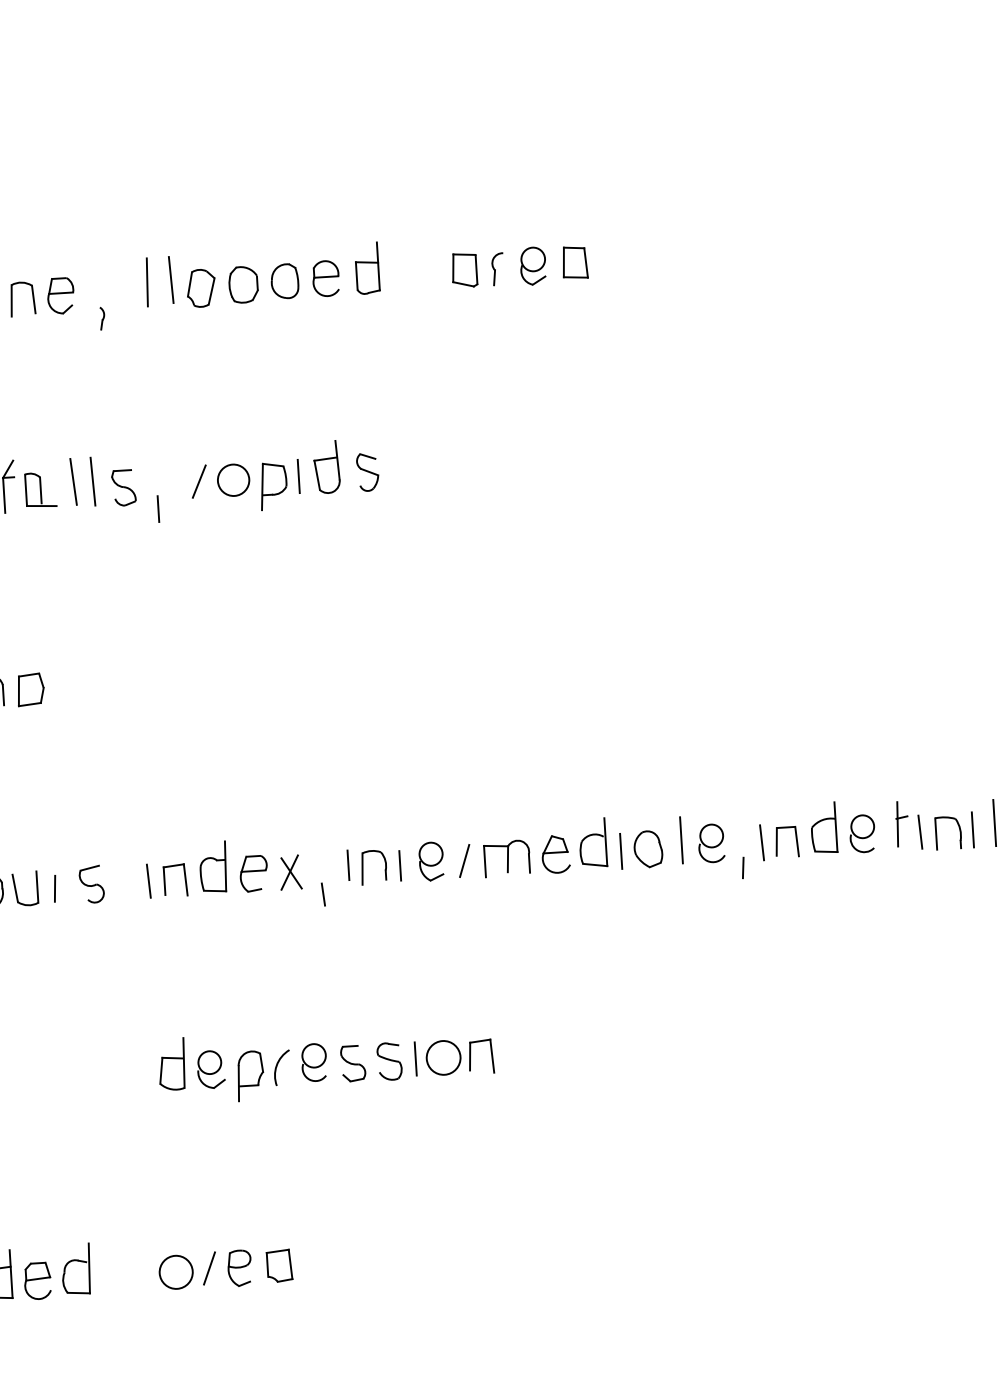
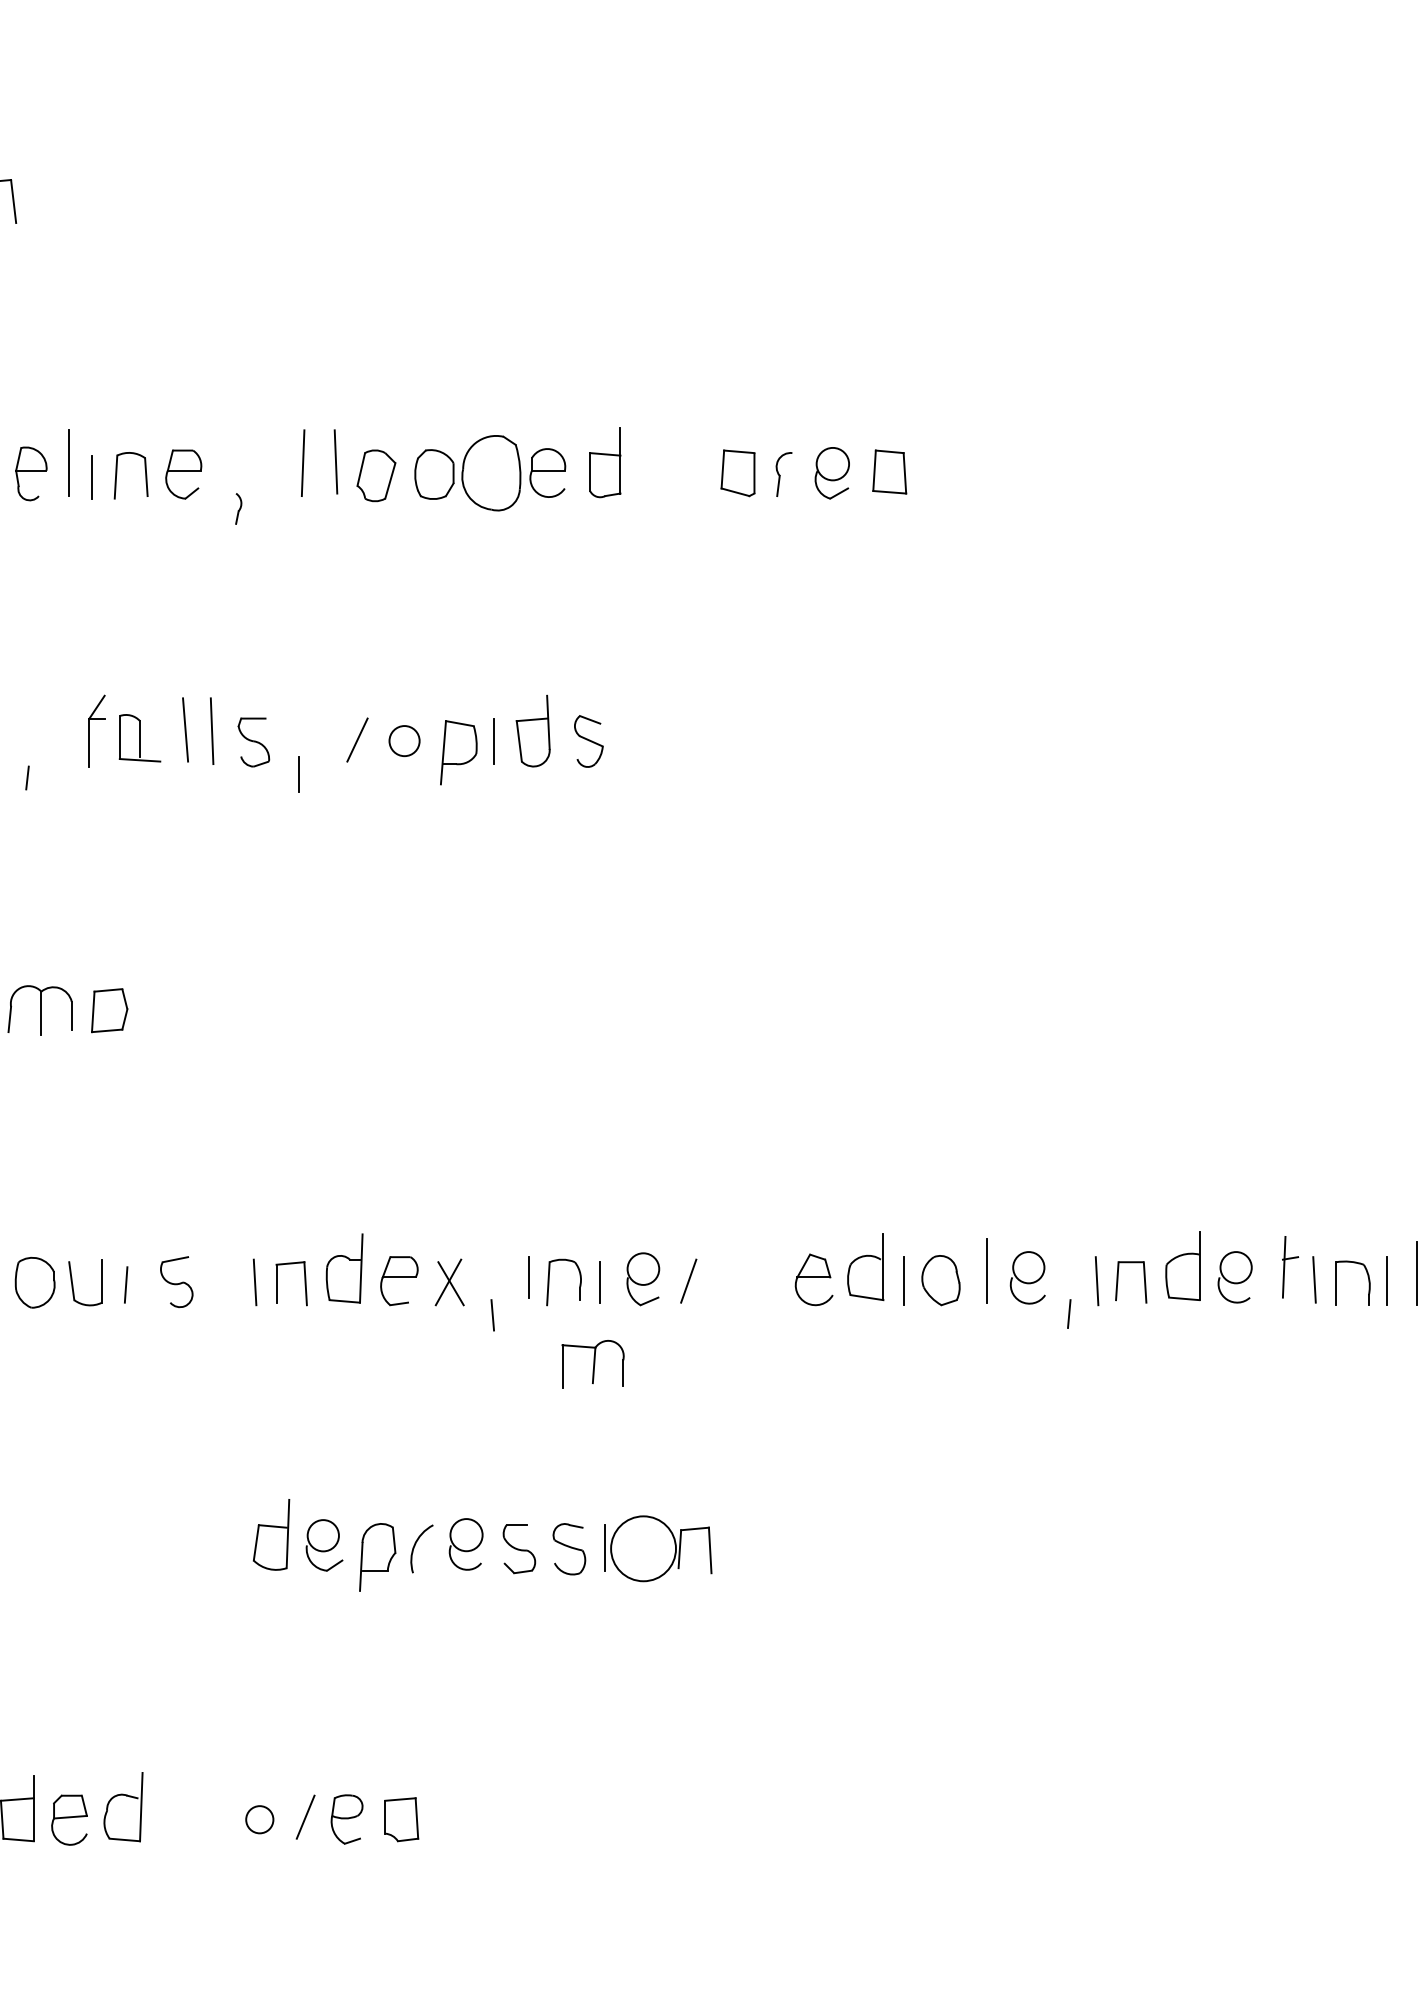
part: (285, 281) -> (491, 473), size x1.6
circle: (233, 479) -> (404, 740), size x0.7
part: (506, 858) -> (592, 1364), moved
circle: (443, 1057) -> (643, 1548), size x1.4
circle: (175, 1272) -> (259, 1819), size x0.6

